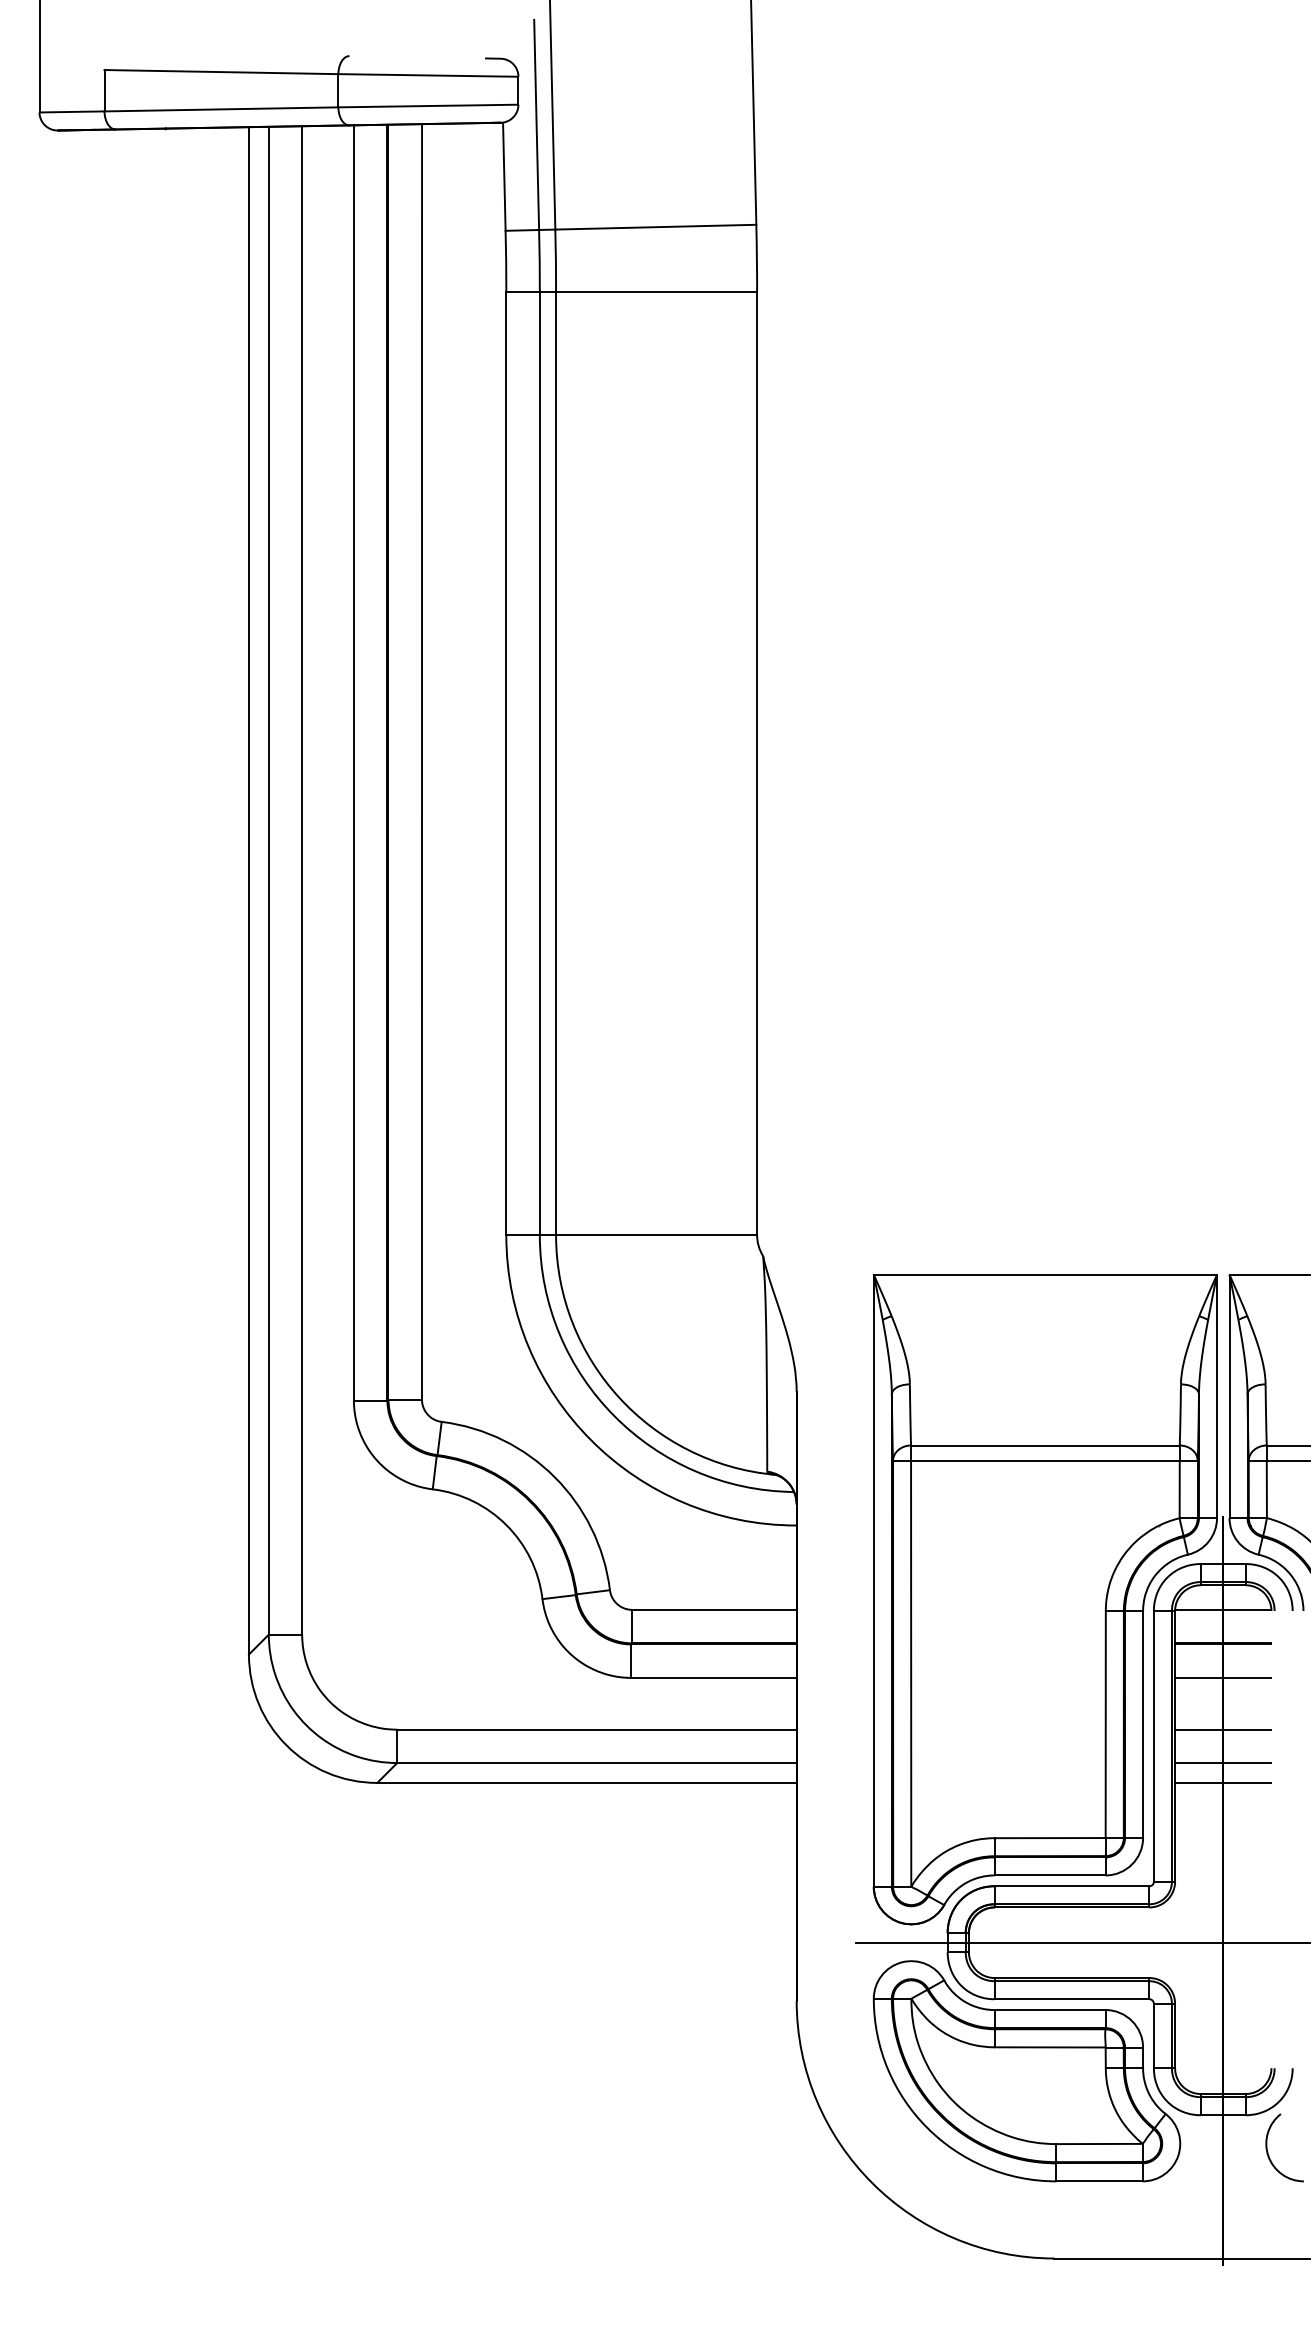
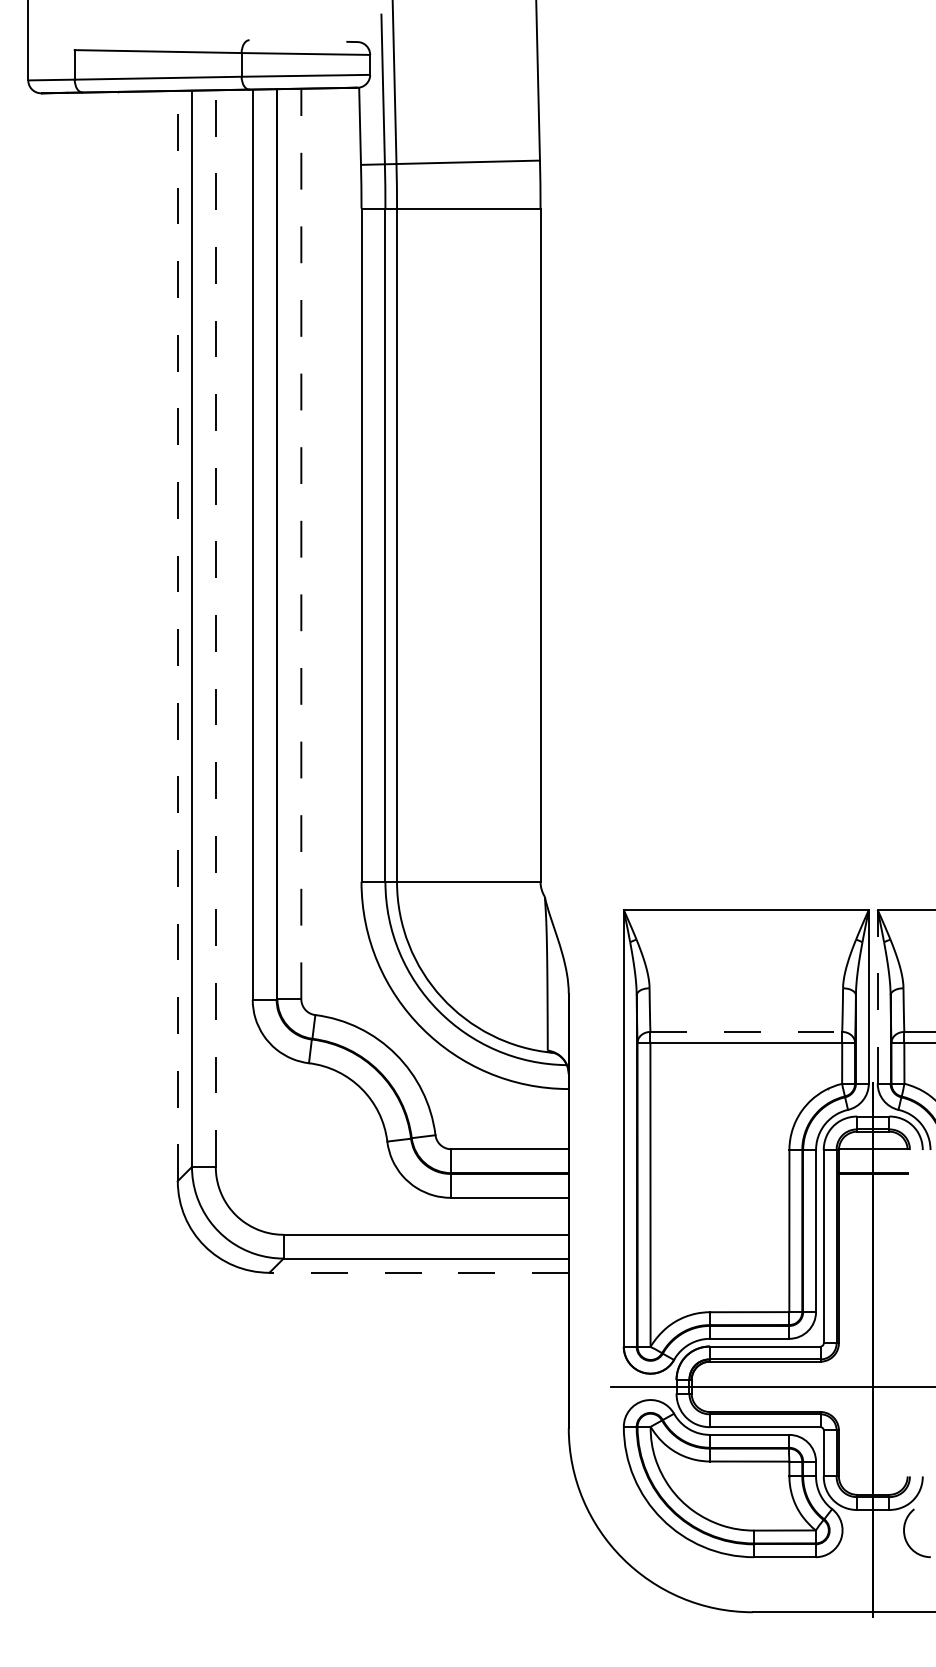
line: (422, 761) -> (301, 543), solid -> dashed
line: (302, 879) -> (216, 627), solid -> dashed
line: (248, 890) -> (177, 635), solid -> dashed
line: (1229, 1396) -> (877, 996), solid -> dashed
line: (1045, 1445) -> (746, 1031), solid -> dashed
line: (1223, 1677) -> (873, 1197), removed
line: (1223, 1729) -> (873, 1234), removed
line: (1223, 1763) -> (873, 1258), removed
line: (587, 1782) -> (419, 1272), solid -> dashed
line: (1223, 1782) -> (873, 1272), removed

